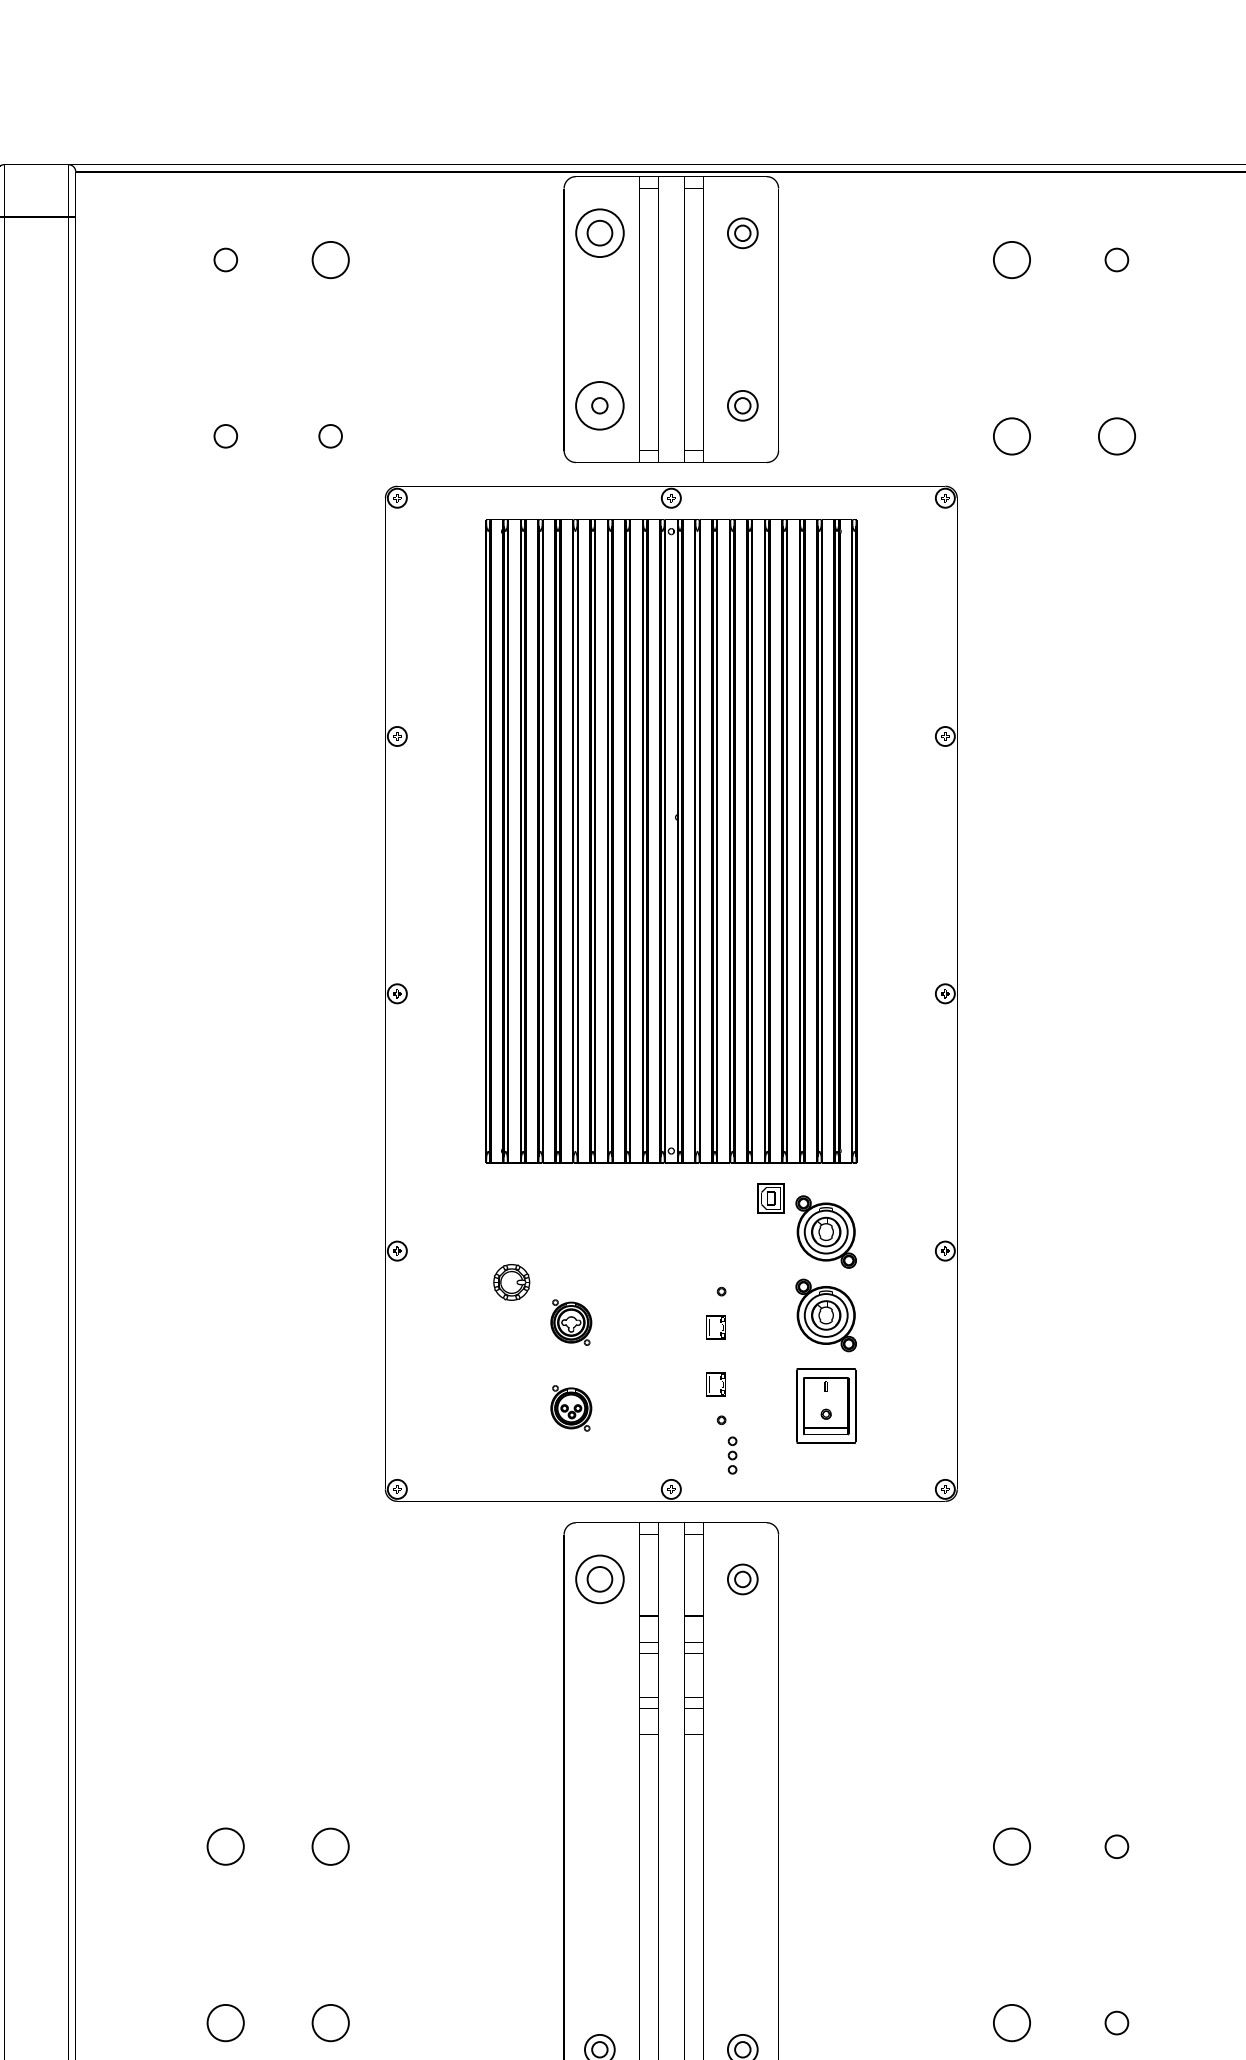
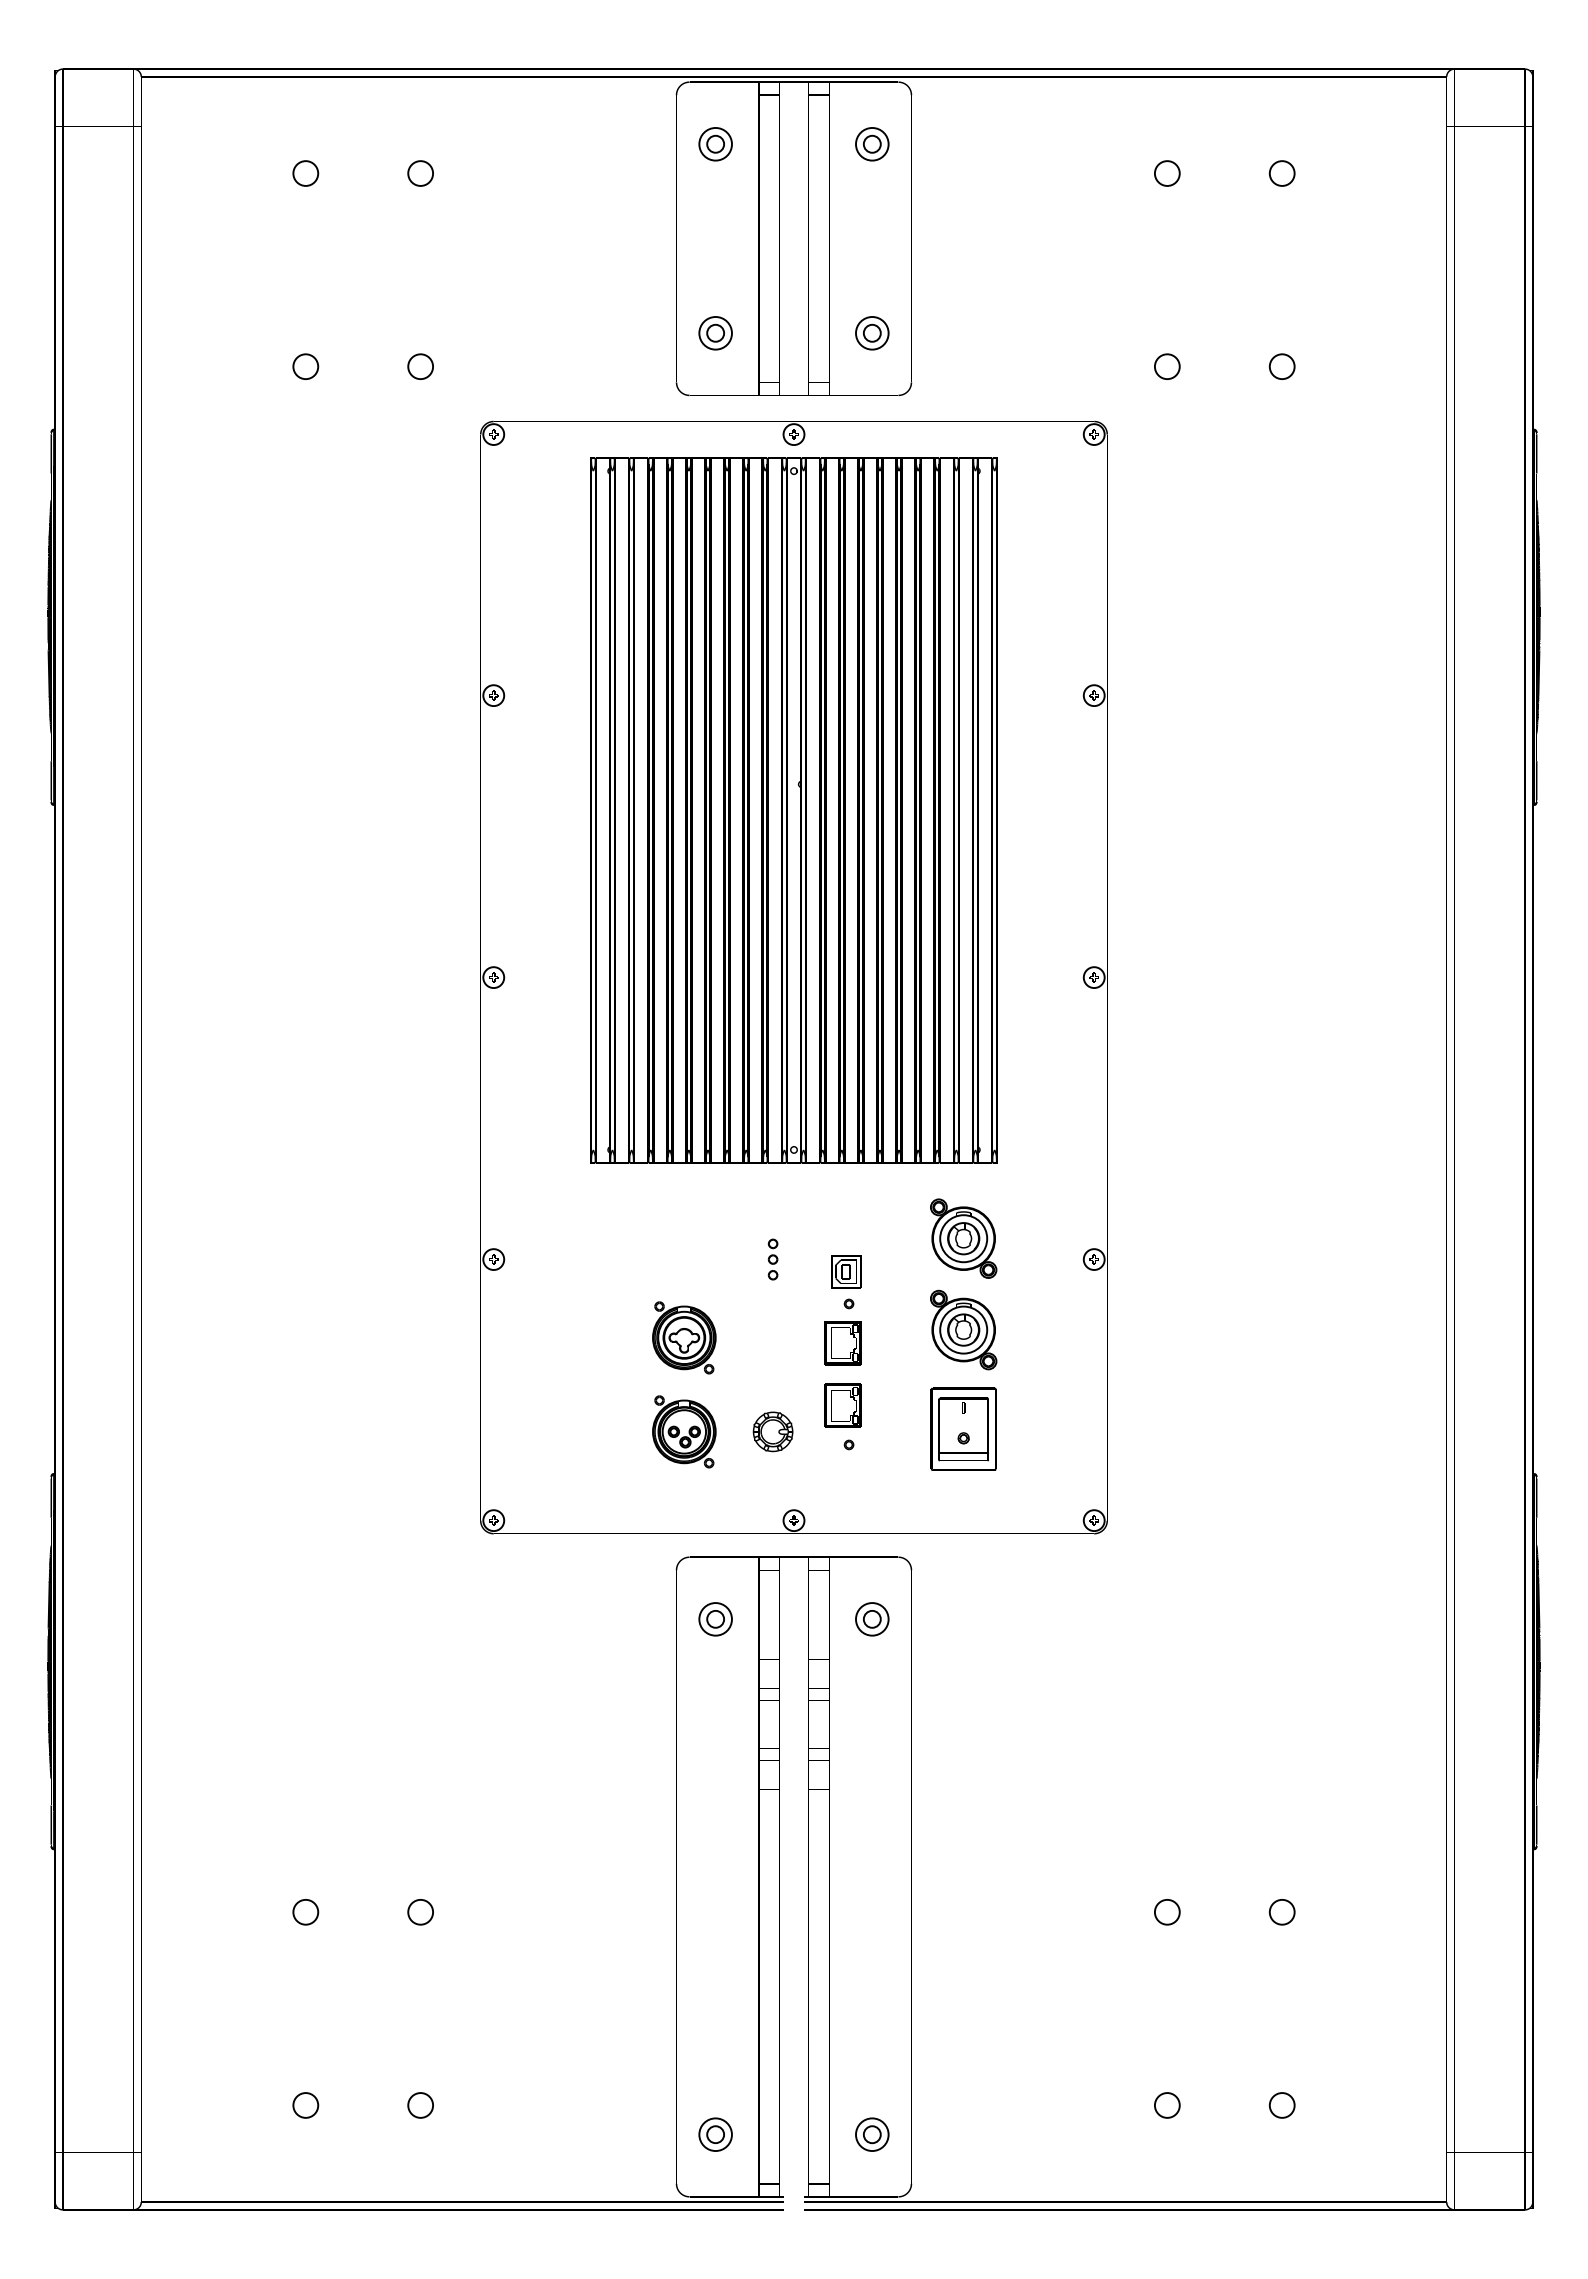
part: (599, 233) -> (715, 144), size x0.62
circle: (330, 259) -> (420, 173), size x0.62
circle: (1012, 259) -> (1167, 173), size x0.62
circle: (599, 406) -> (715, 333), size x0.62
circle: (1012, 436) -> (1167, 366), size x0.62
circle: (1116, 436) -> (1281, 366), size x0.62
part: (771, 1198) -> (846, 1271), moved
part: (511, 1282) -> (772, 1431), moved
part: (571, 1322) -> (684, 1337), size x1.43
part: (715, 1327) -> (842, 1343), size x1.67
part: (715, 1384) -> (842, 1405), size x1.67
part: (571, 1408) -> (684, 1431), size x1.43
part: (732, 1455) -> (772, 1259), moved
part: (599, 1579) -> (715, 1619), size x0.62
circle: (225, 1846) -> (305, 1912), size x0.62
circle: (330, 1846) -> (420, 1911), size x0.62
circle: (1012, 1846) -> (1167, 1912), size x0.62
circle: (225, 2023) -> (305, 2105), size x0.62
circle: (330, 2023) -> (420, 2105), size x0.62
circle: (1012, 2023) -> (1167, 2105), size x0.62

